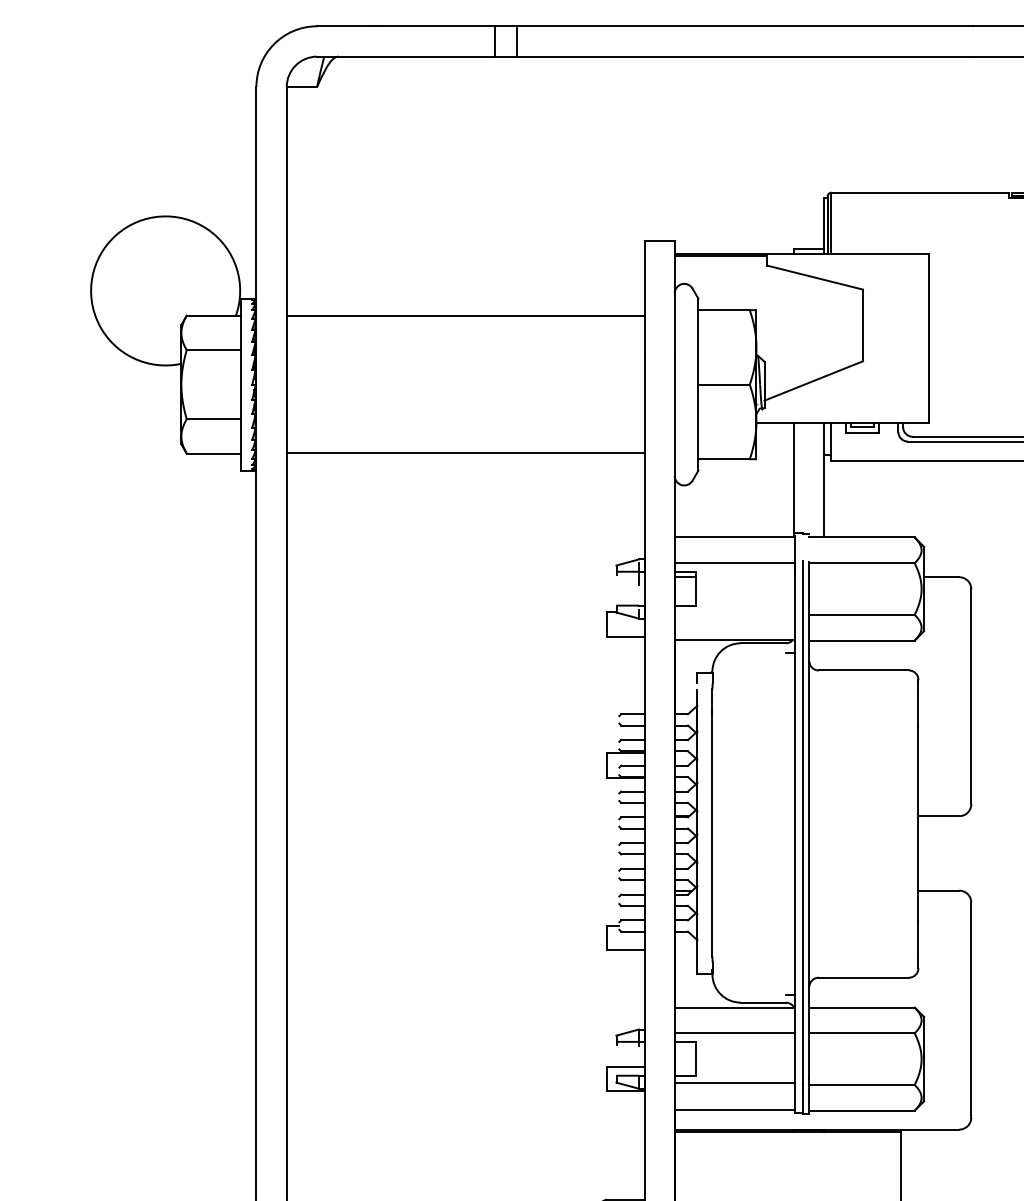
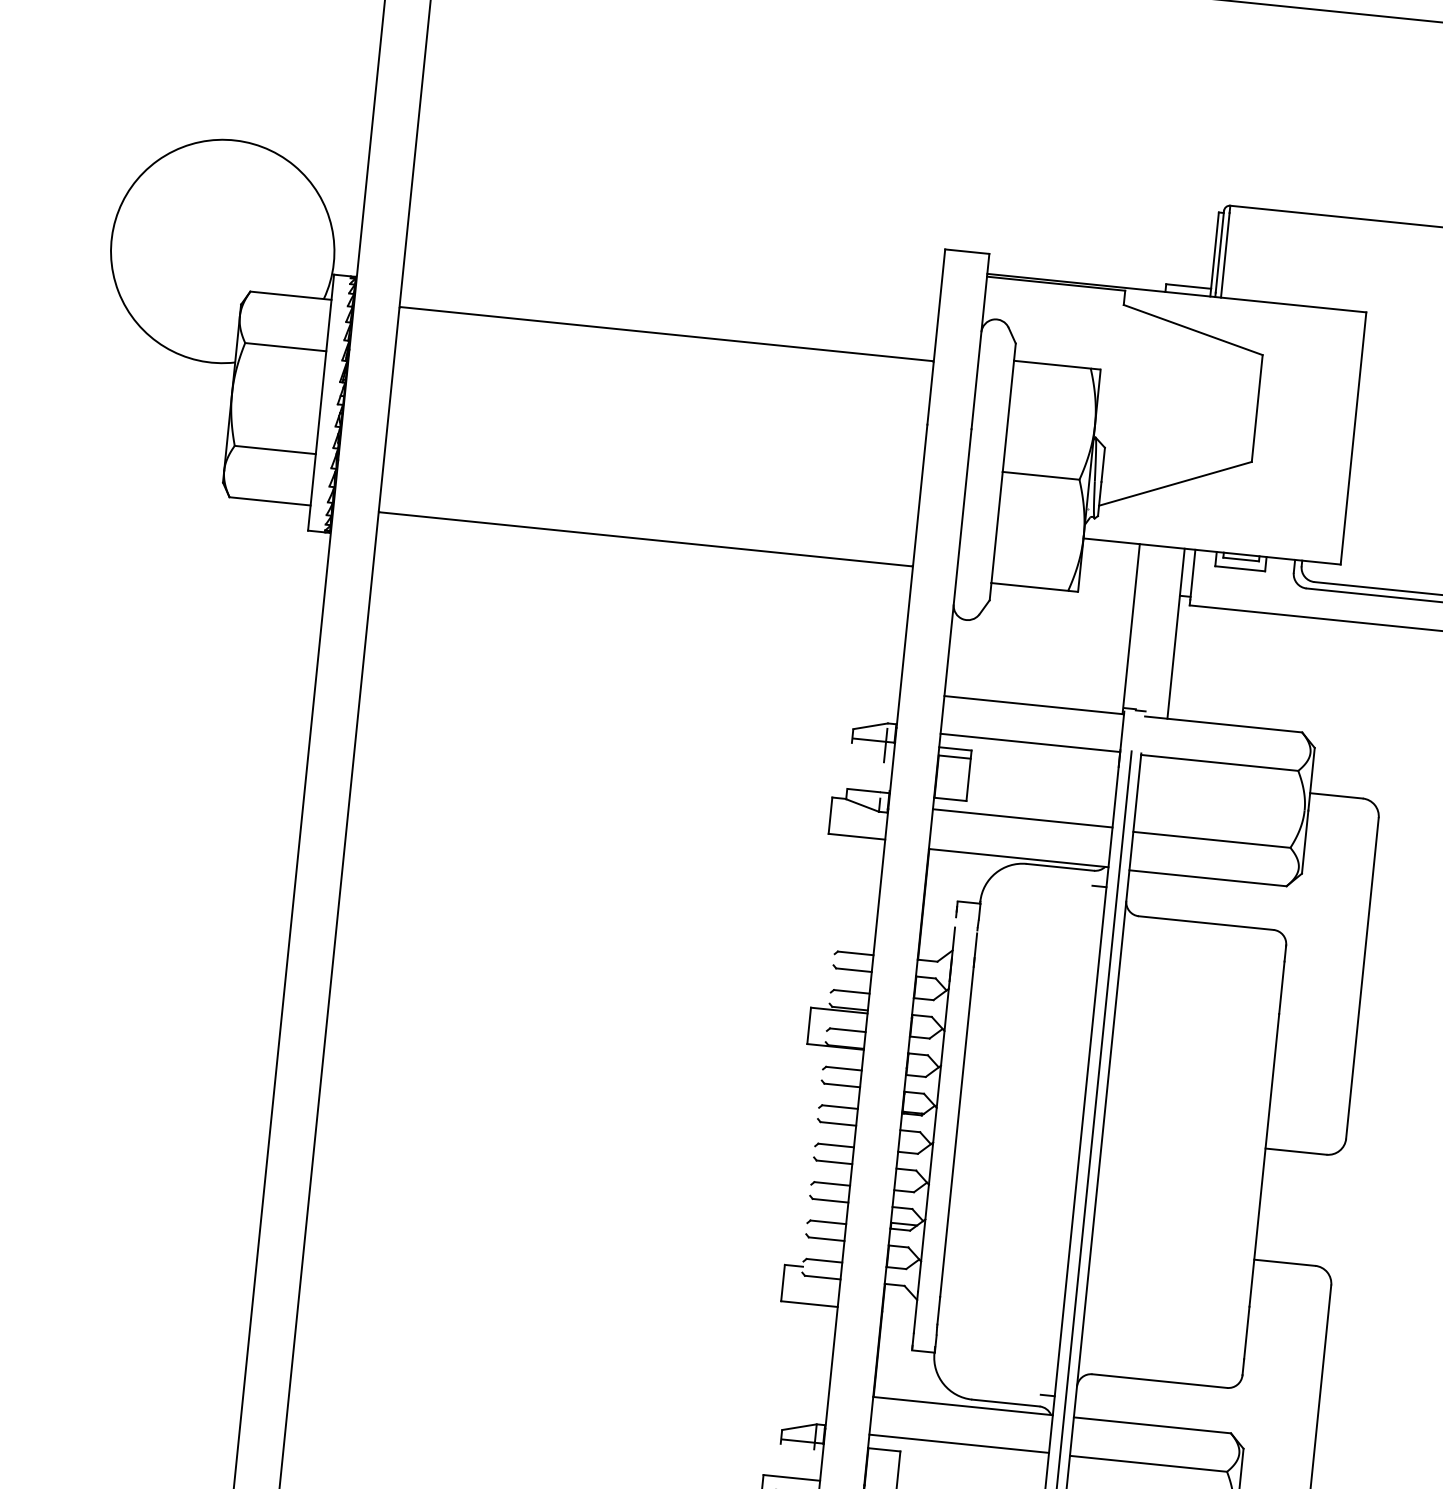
line: (734, 613) -> (1022, 818), added

